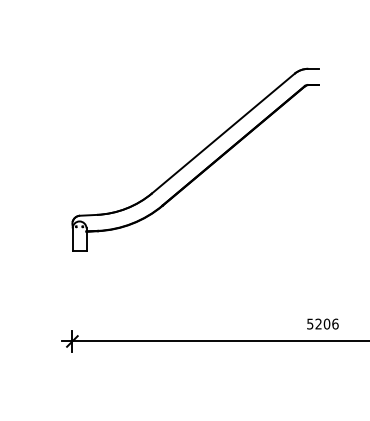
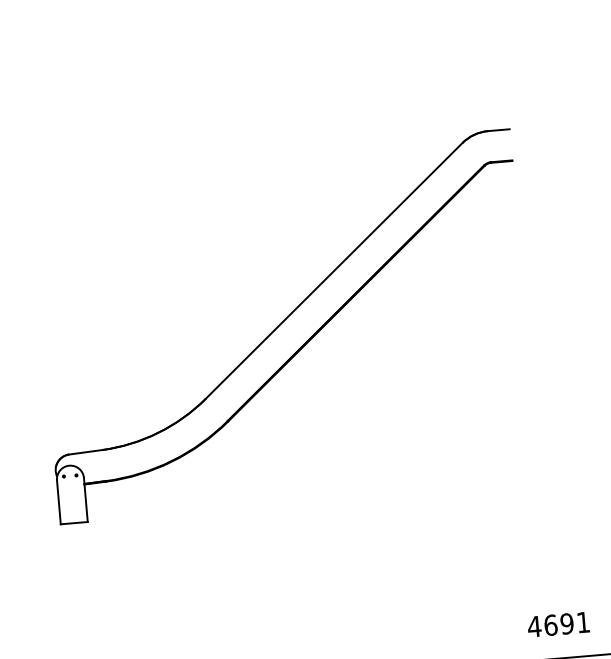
text: (322, 323) -> (558, 623), 5206 -> 4691

